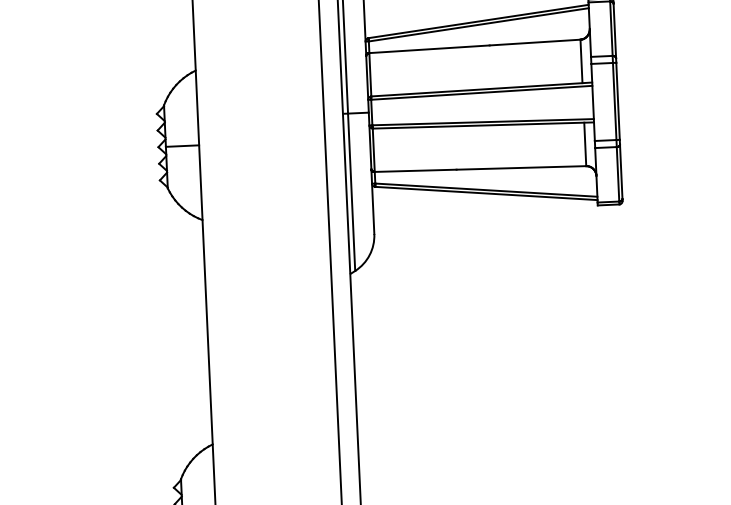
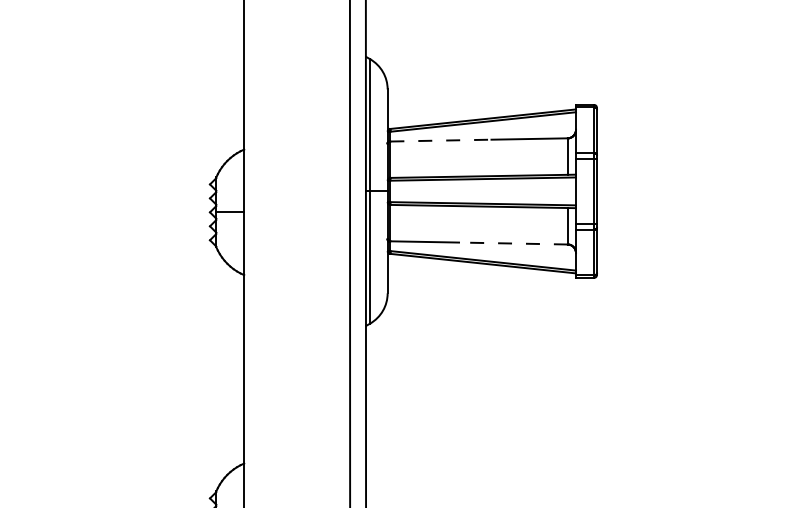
line: (428, 49) -> (440, 140), solid -> dashed
line: (520, 167) -> (512, 243), solid -> dashed

